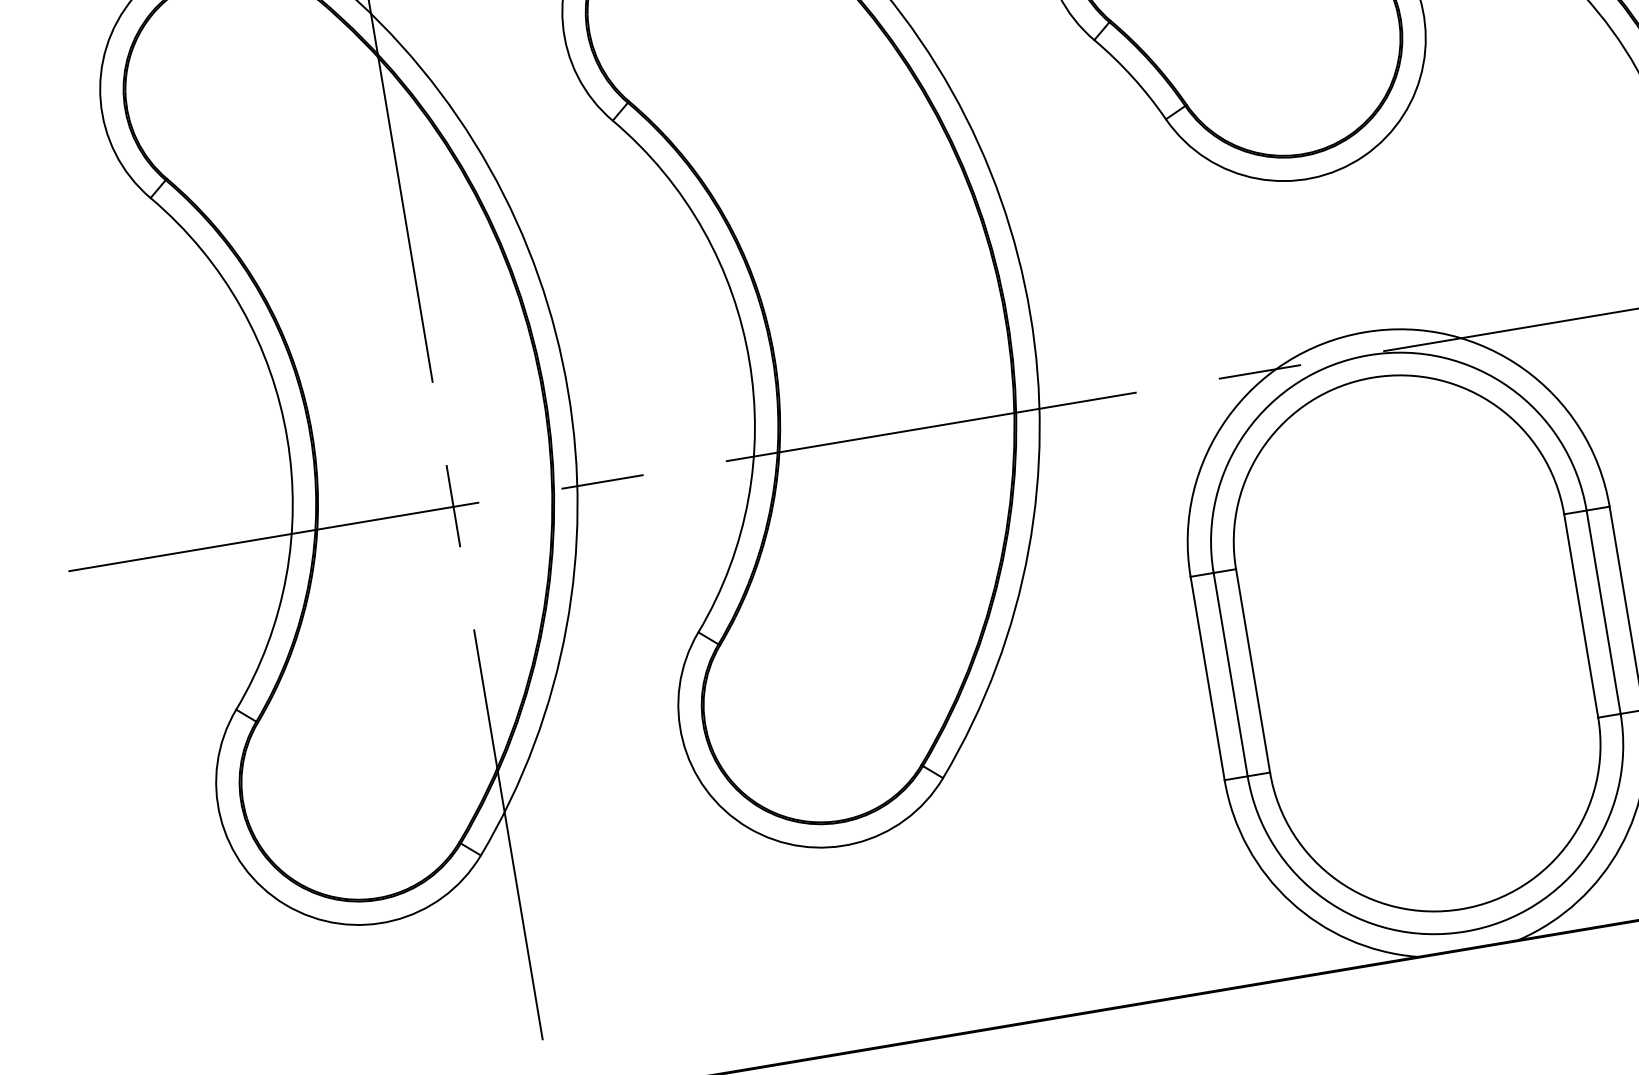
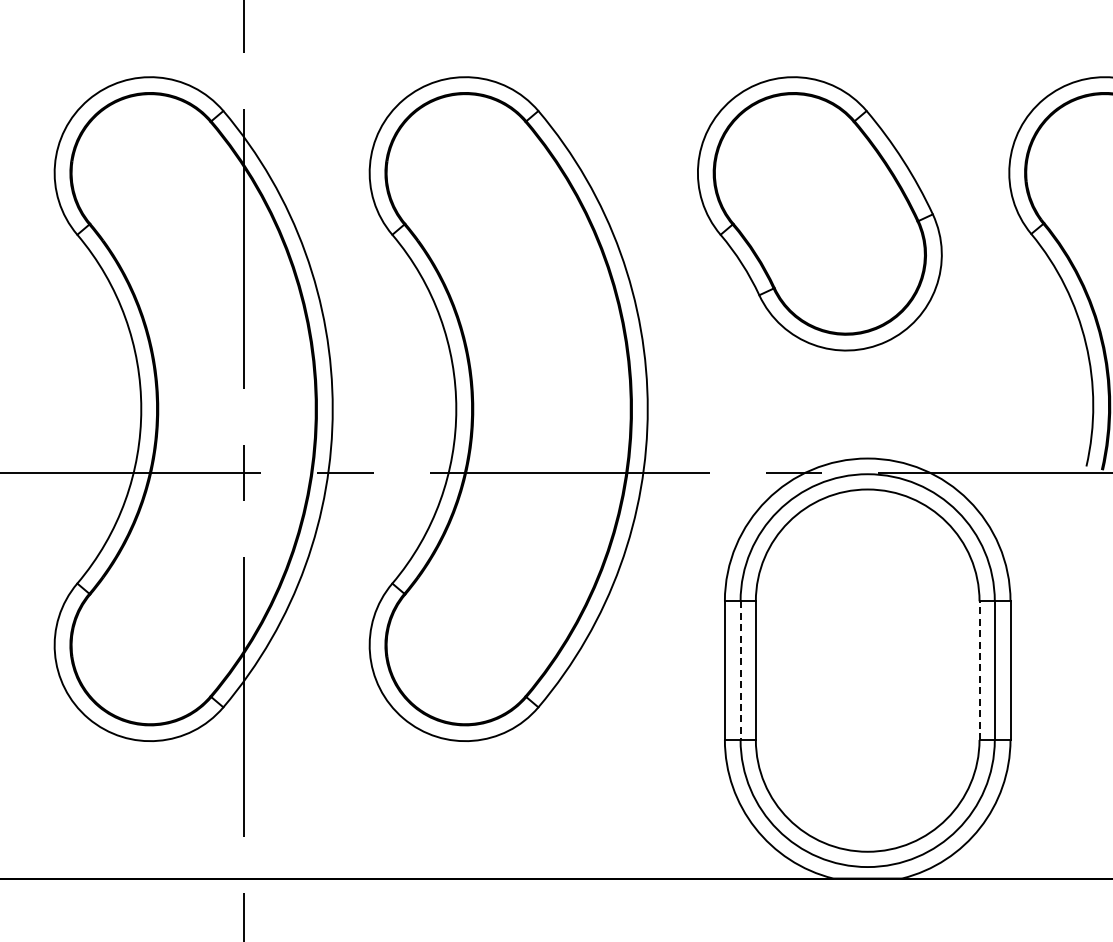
line: (1581, 615) -> (979, 670), solid -> dashed
line: (1230, 675) -> (740, 671), solid -> dashed

